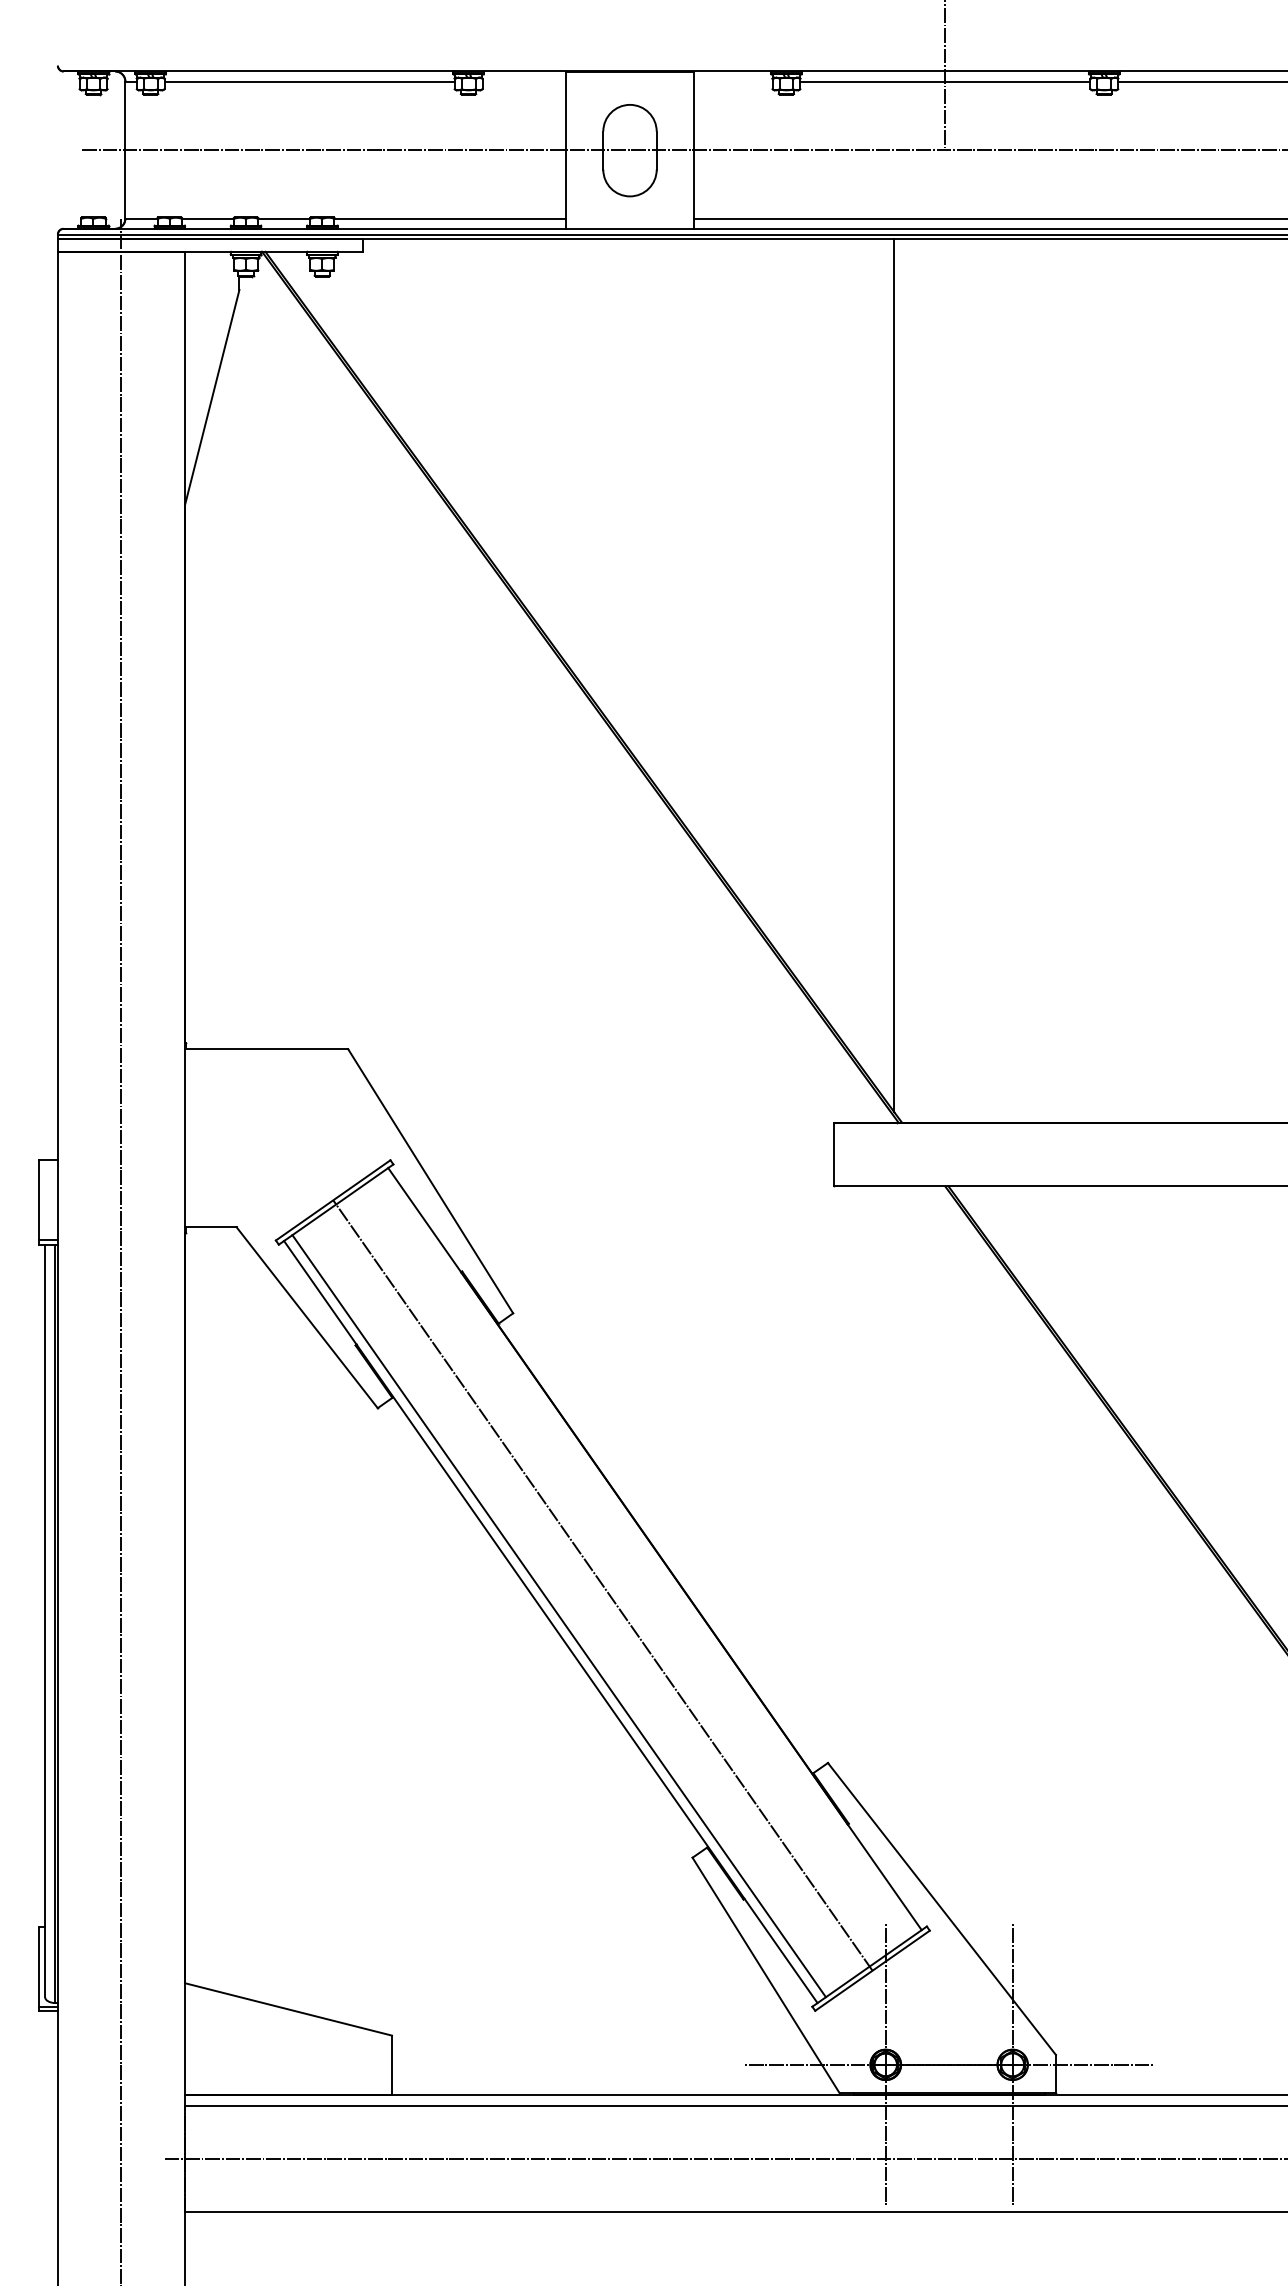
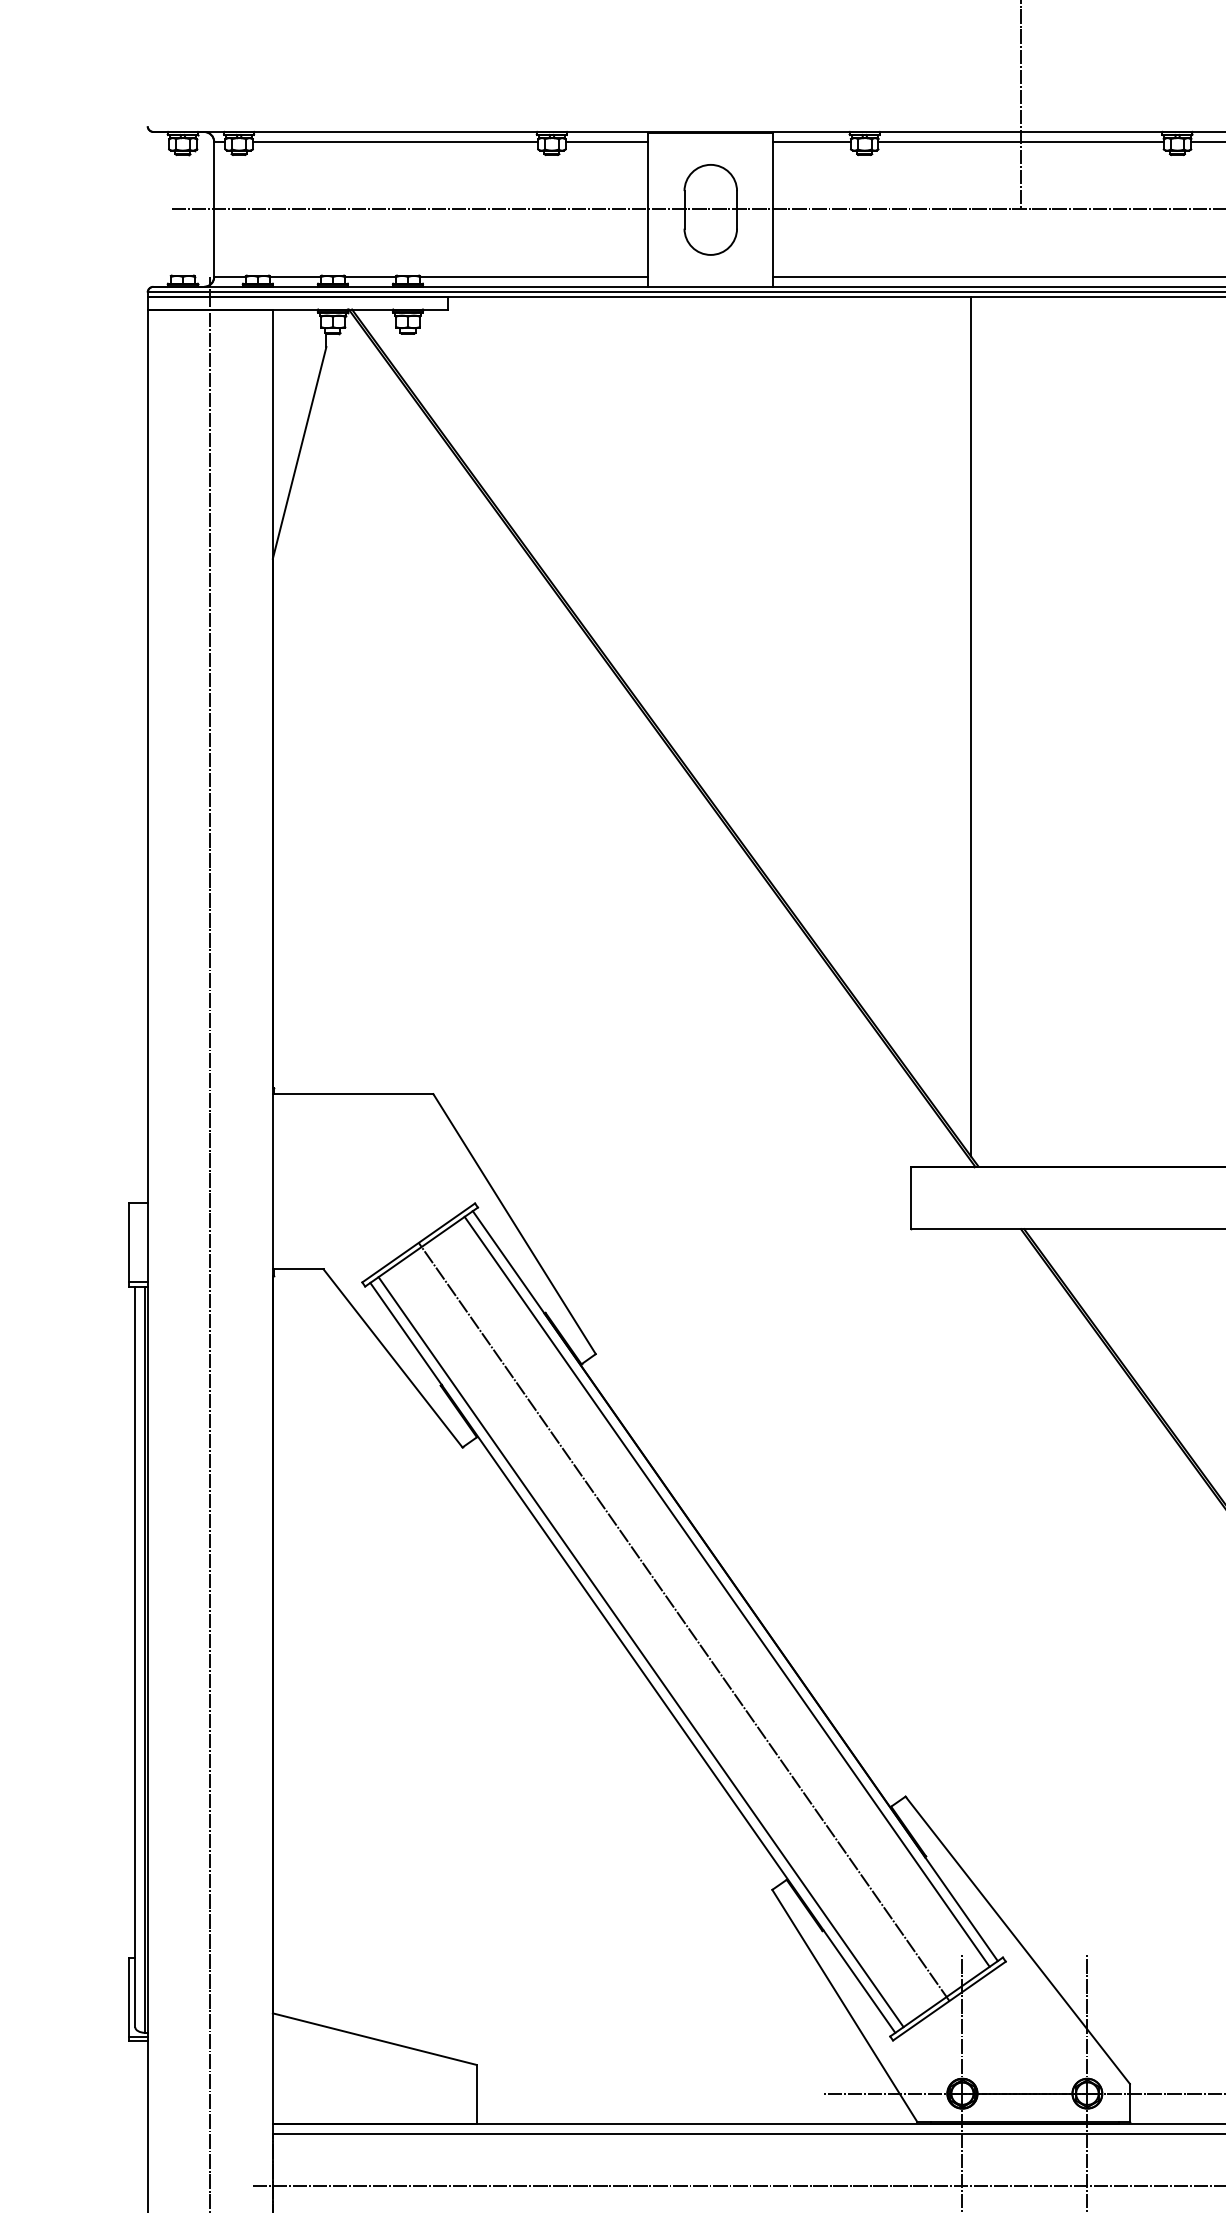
line: (524, 81) -> (606, 141), added
line: (732, 81) -> (811, 141), added
line: (646, 1554) -> (727, 1591), added

